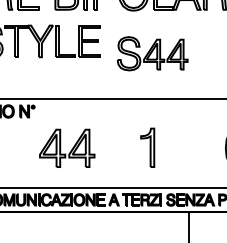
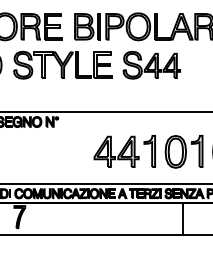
part: (152, 52) -> (151, 64), moved
part: (67, 147) -> (116, 151), moved
part: (189, 147) -> (183, 151), added

